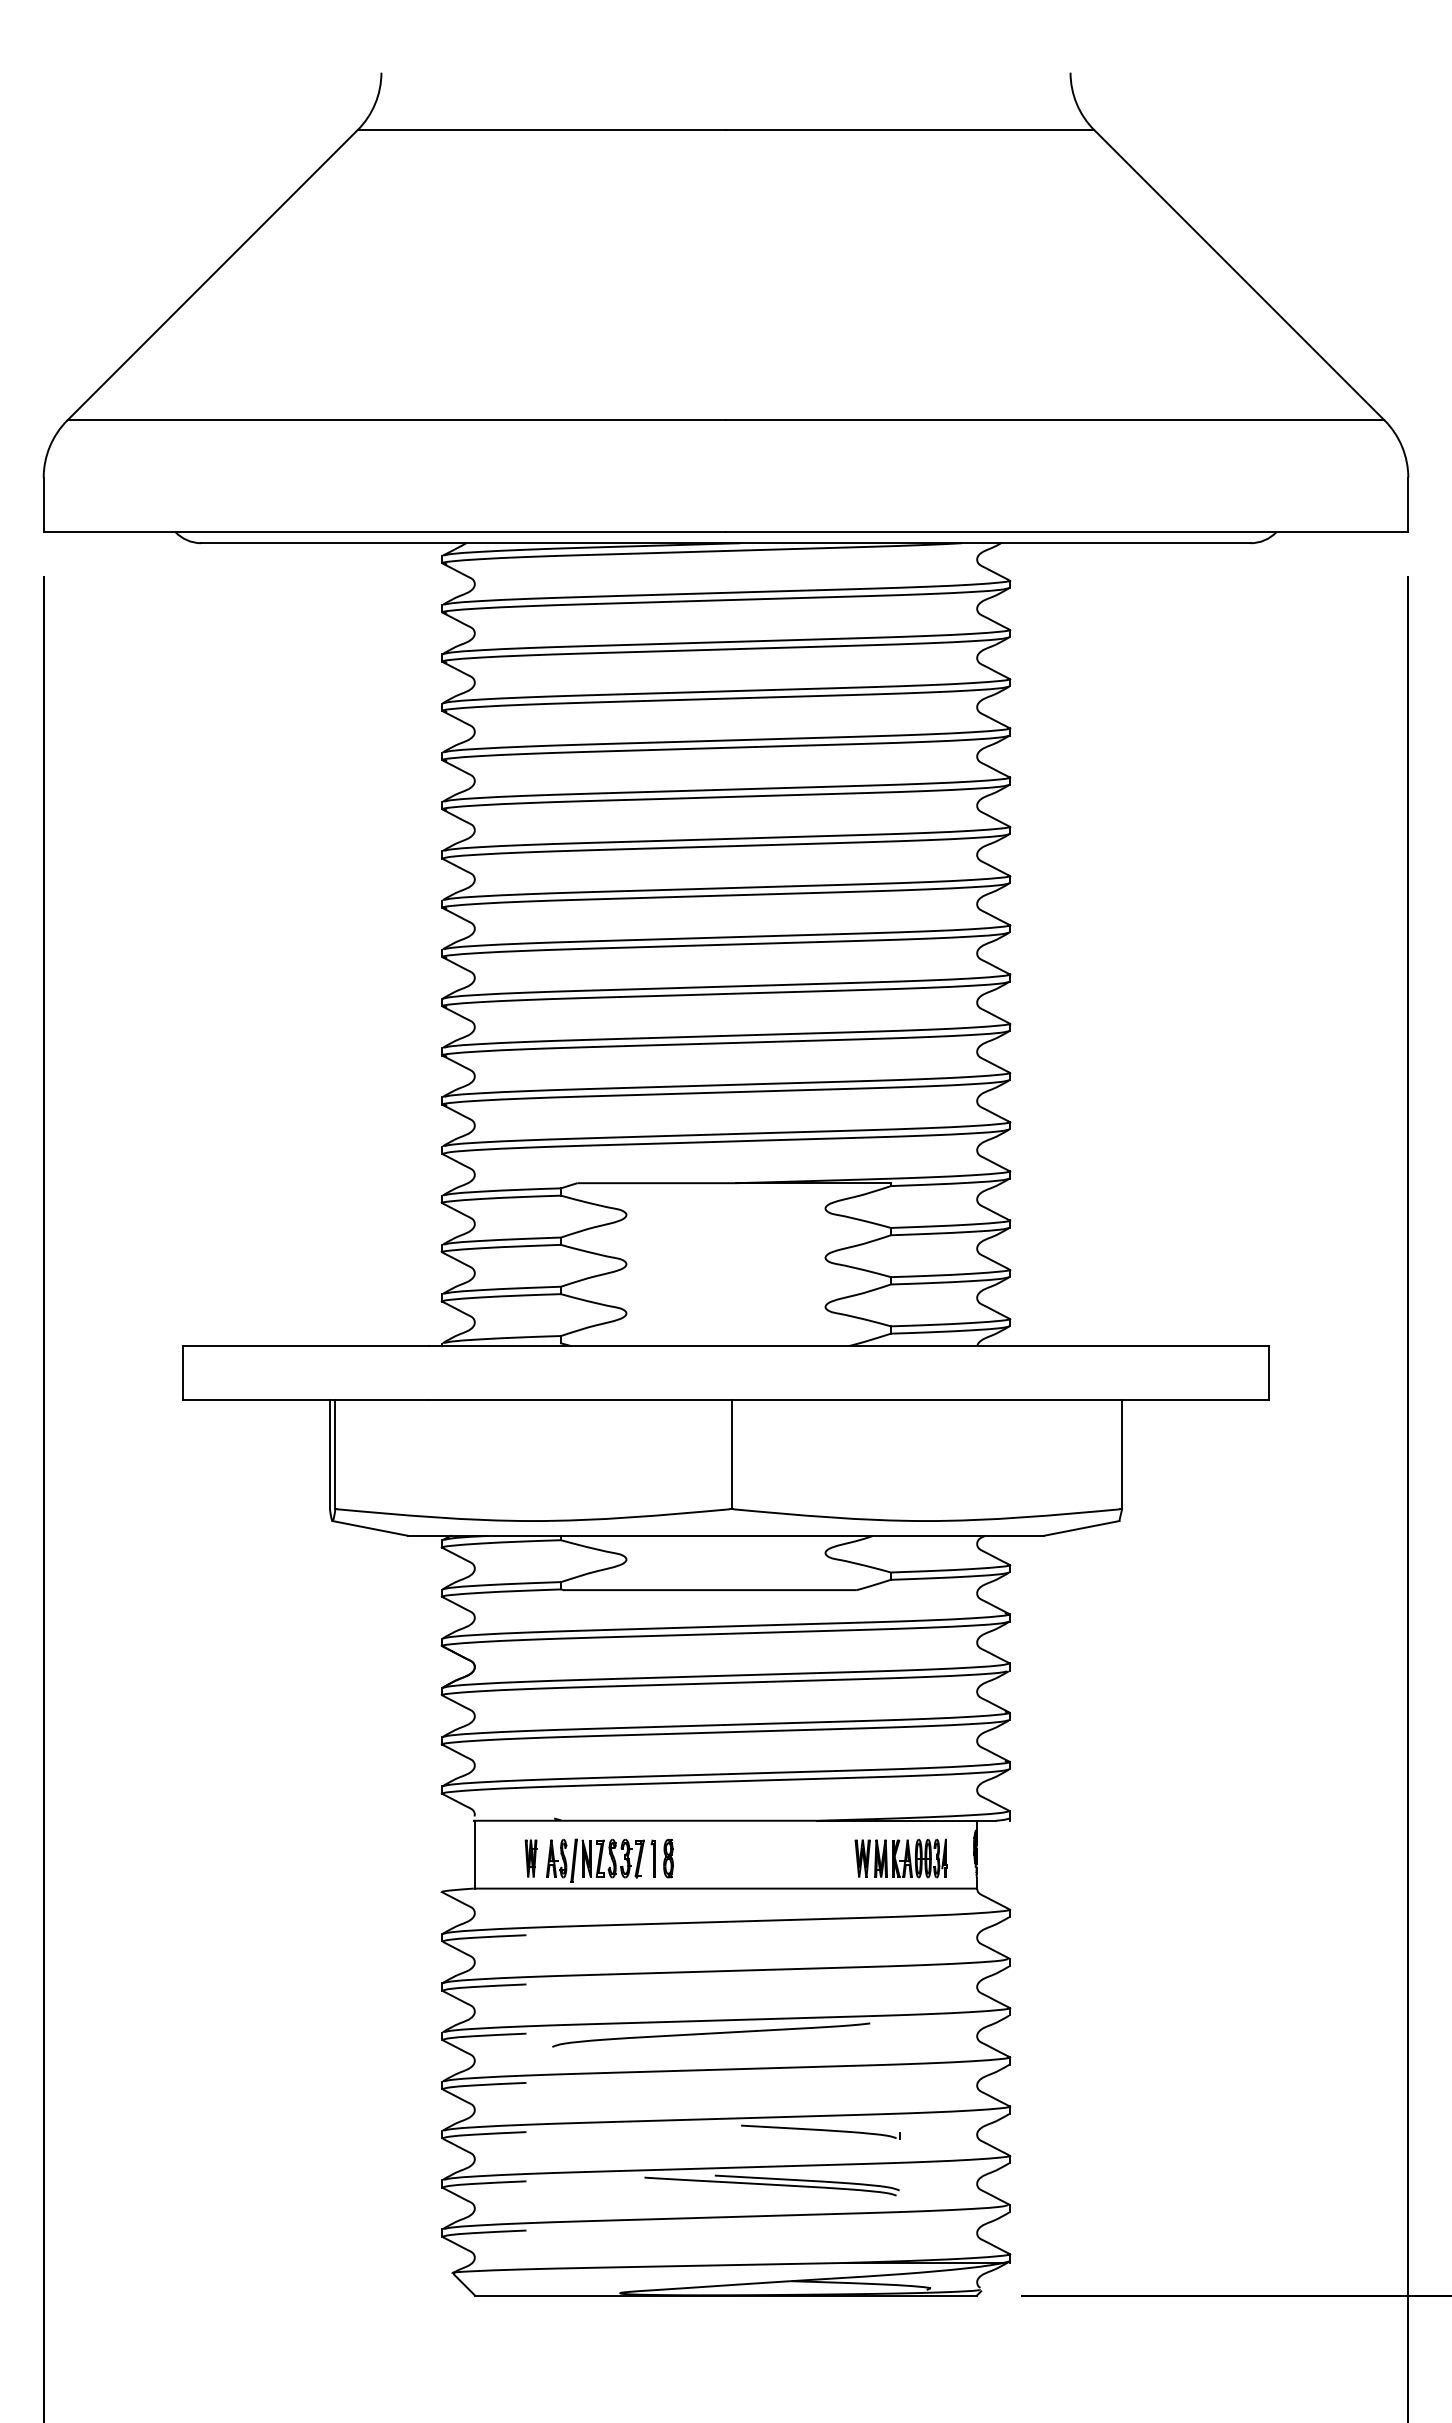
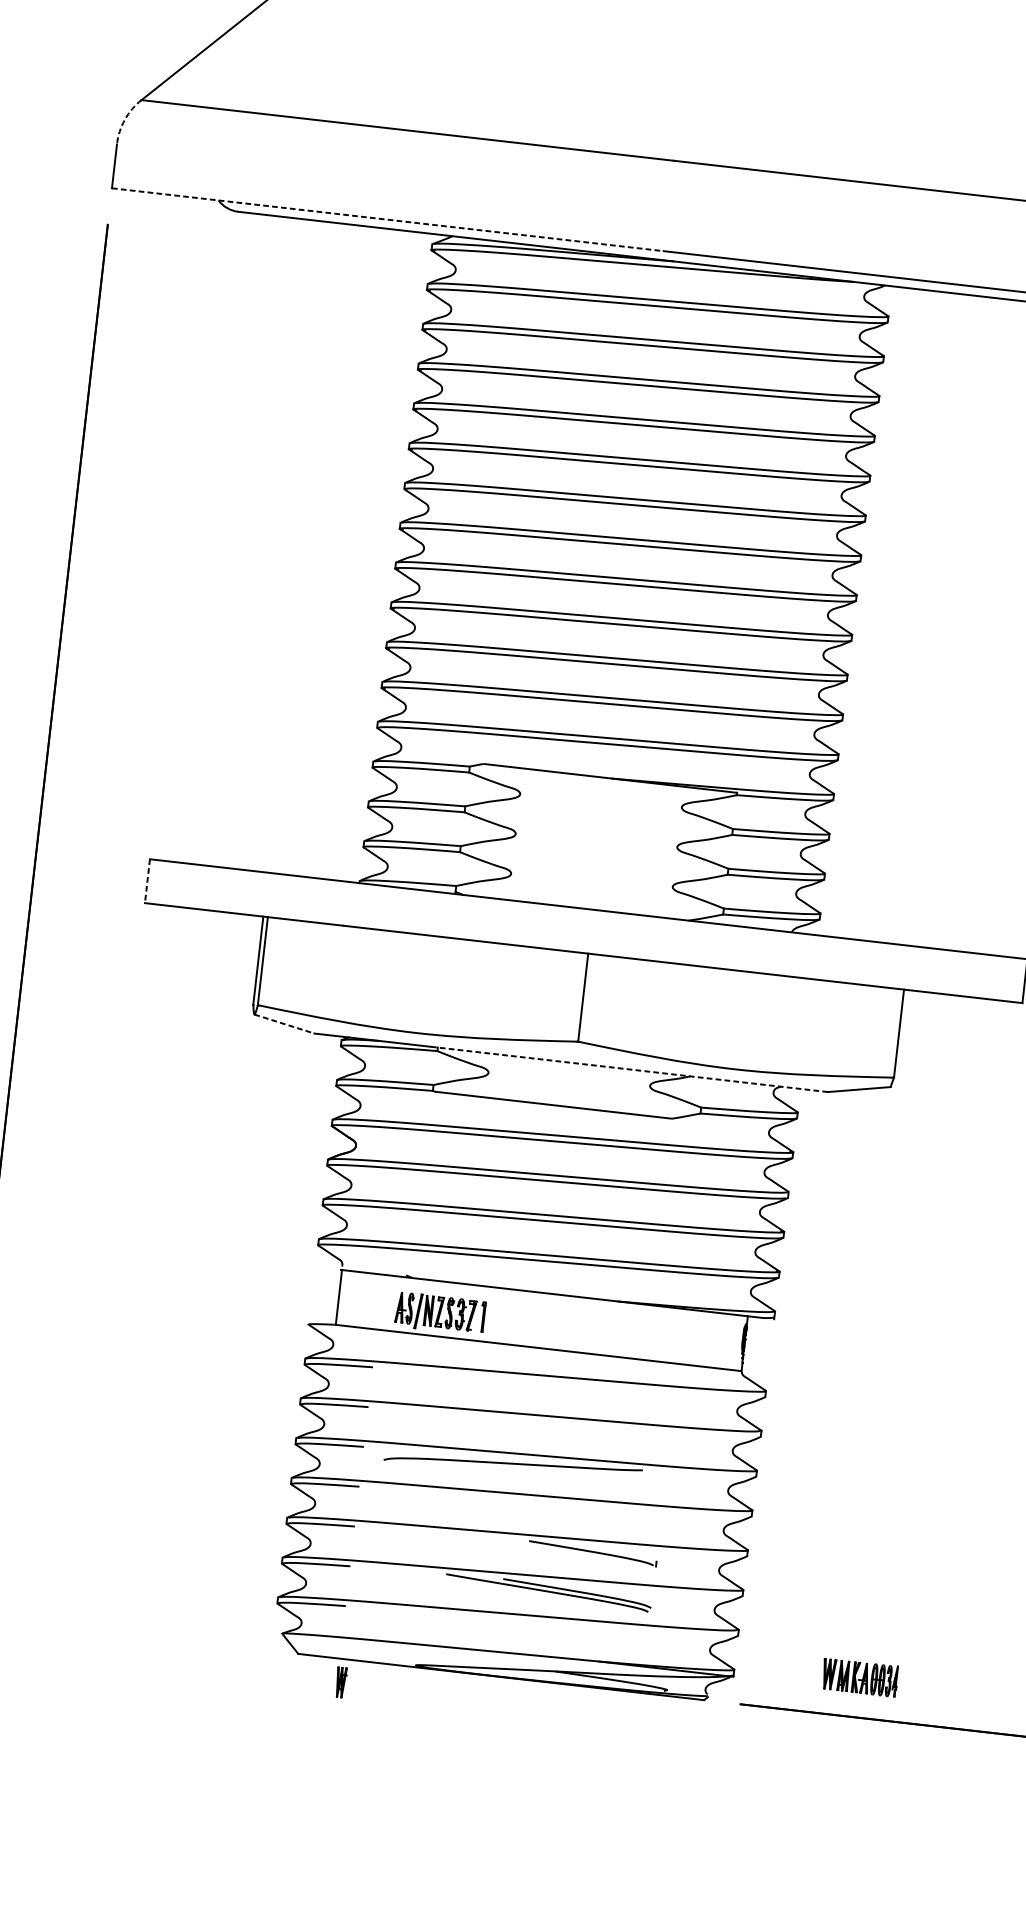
arc: (49, 446) -> (124, 119), solid -> dashed
line: (385, 532) -> (388, 220), solid -> dashed
line: (183, 1373) -> (147, 881), solid -> dashed
line: (370, 1528) -> (284, 1024), solid -> dashed
line: (797, 1535) -> (629, 1069), solid -> dashed
part: (530, 1858) -> (340, 1682), moved
part: (668, 1858) -> (494, 1318), removed
part: (900, 1858) -> (859, 1677), moved

